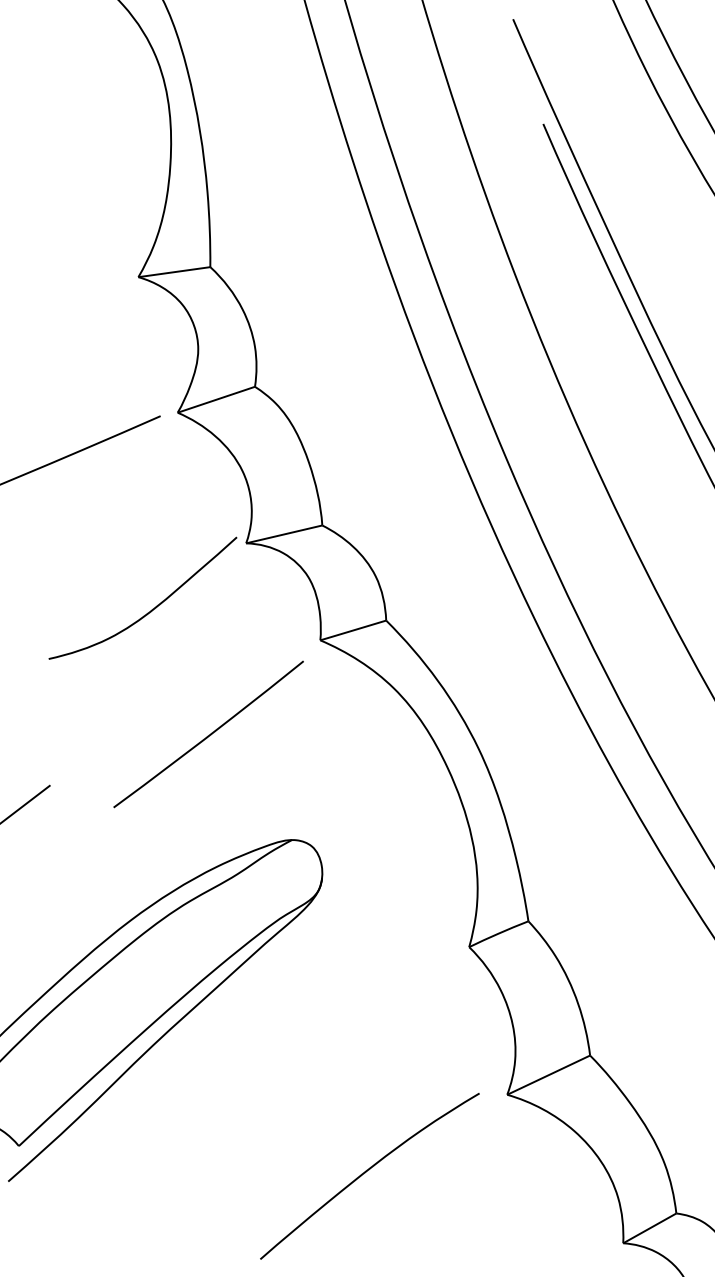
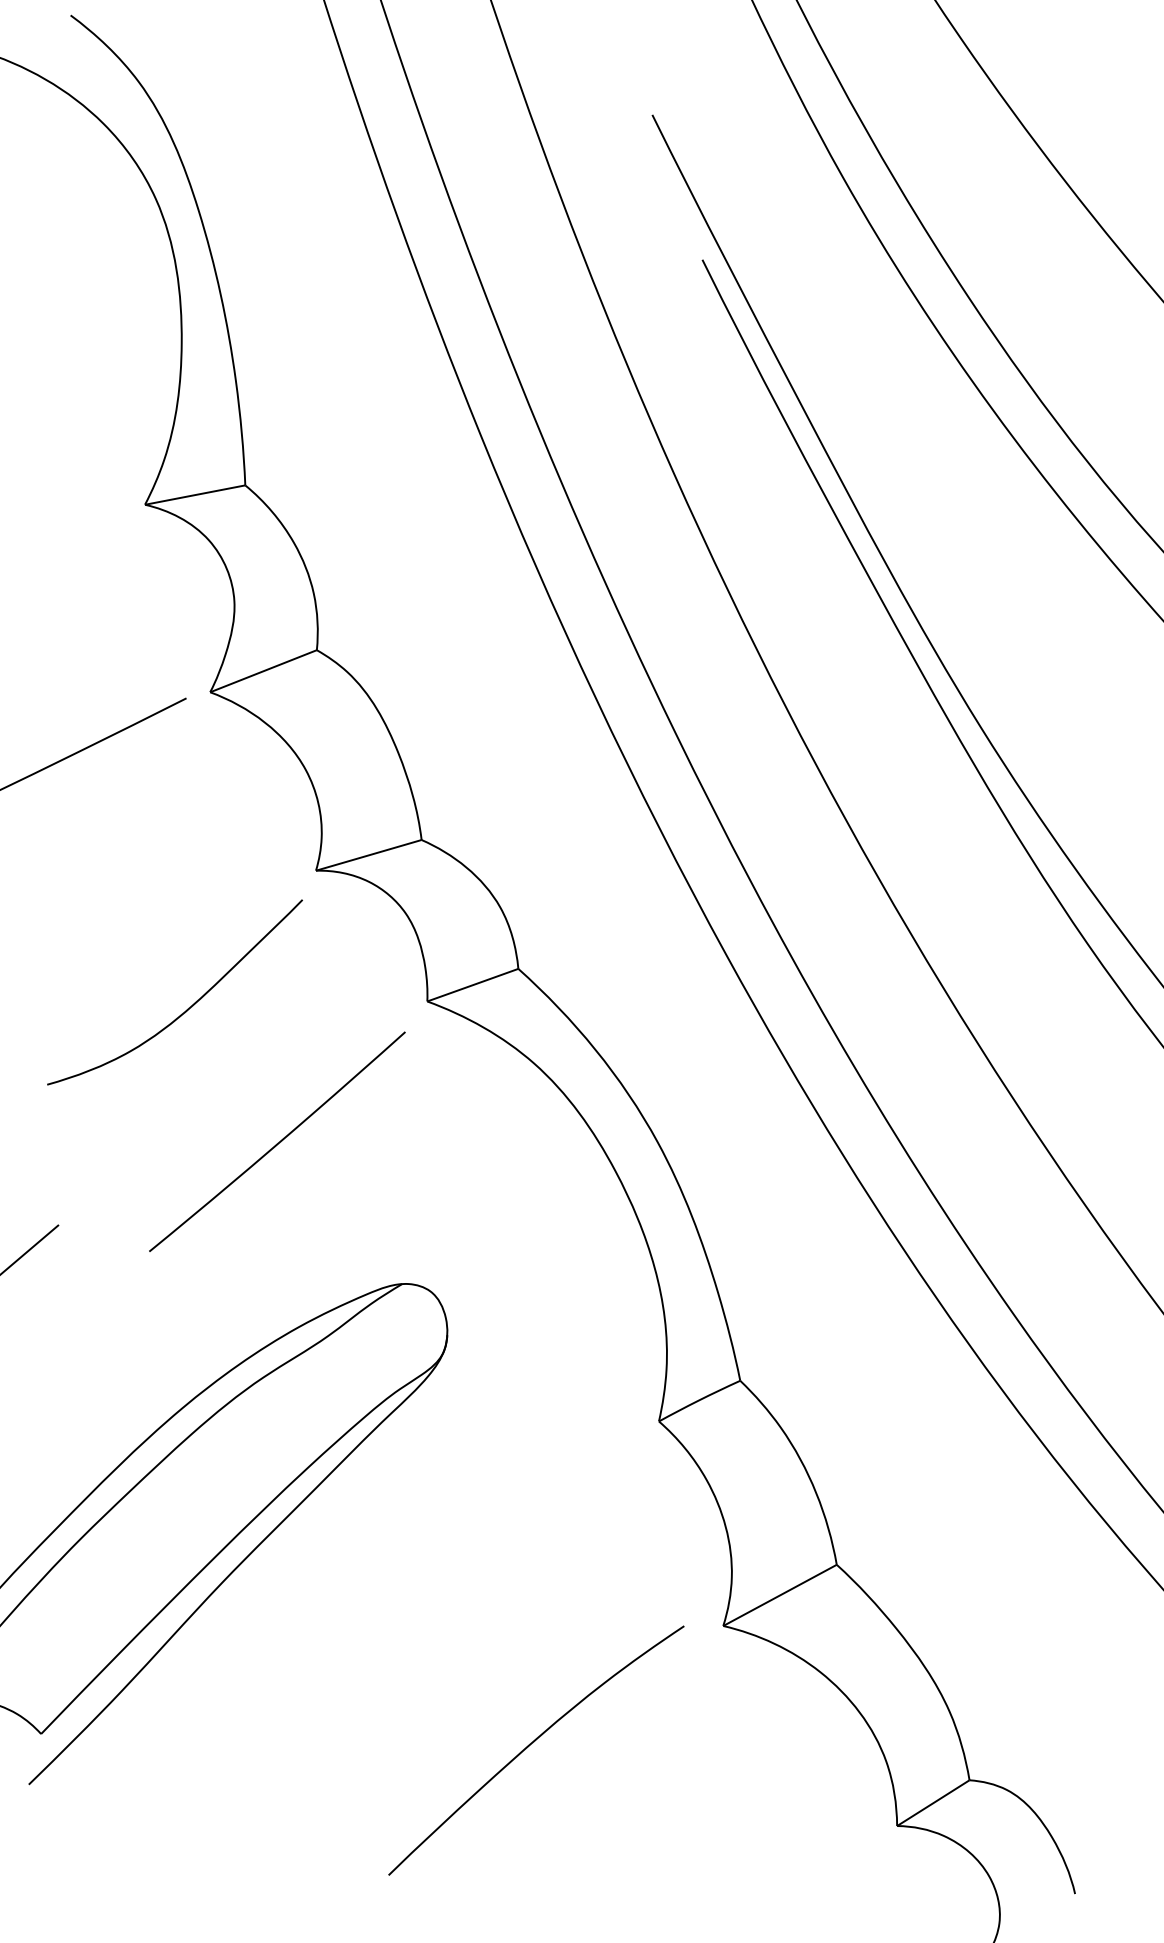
curve: (151, 609) -> (188, 1007), moved

